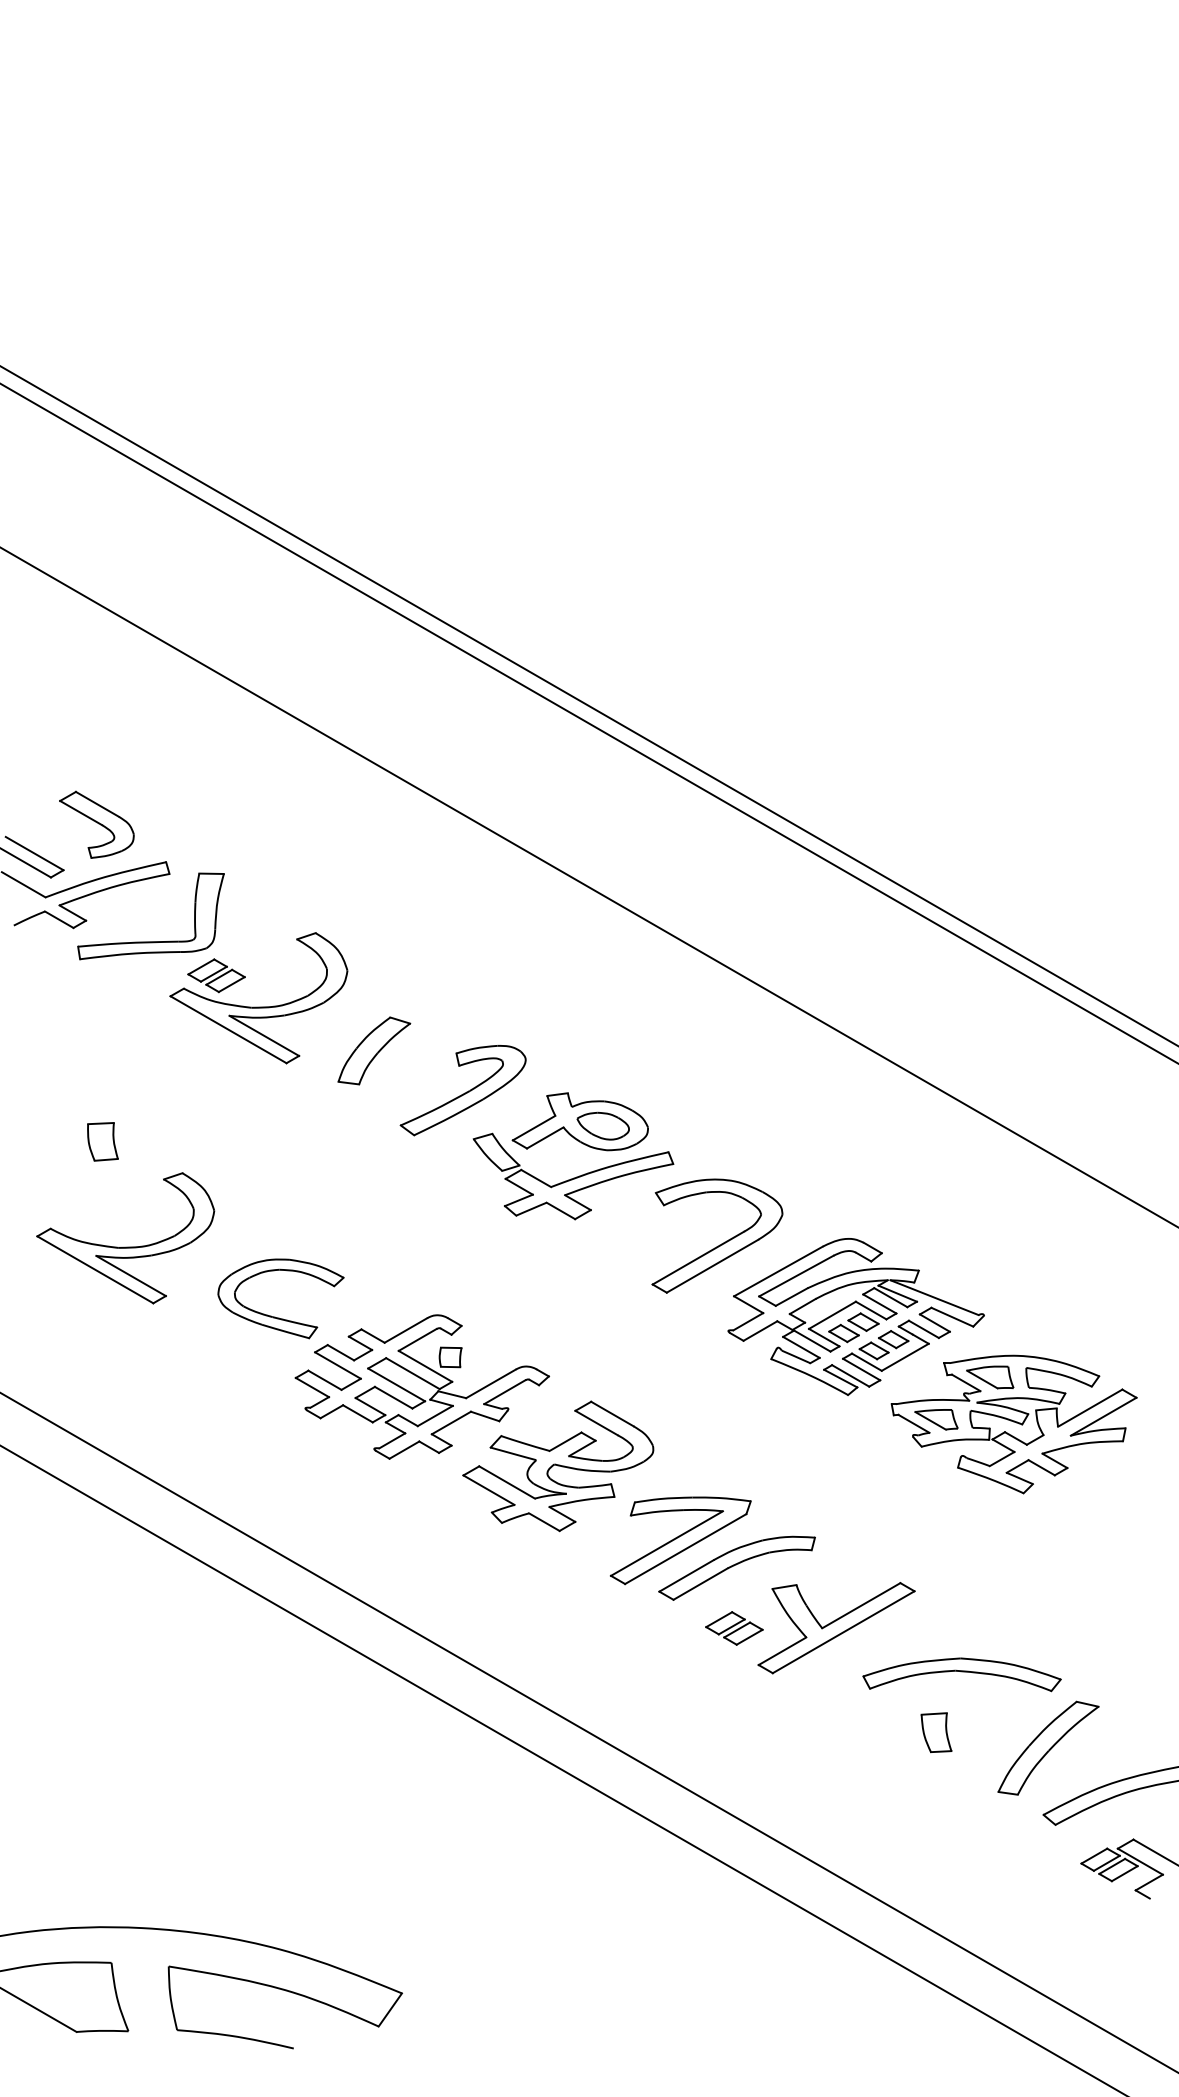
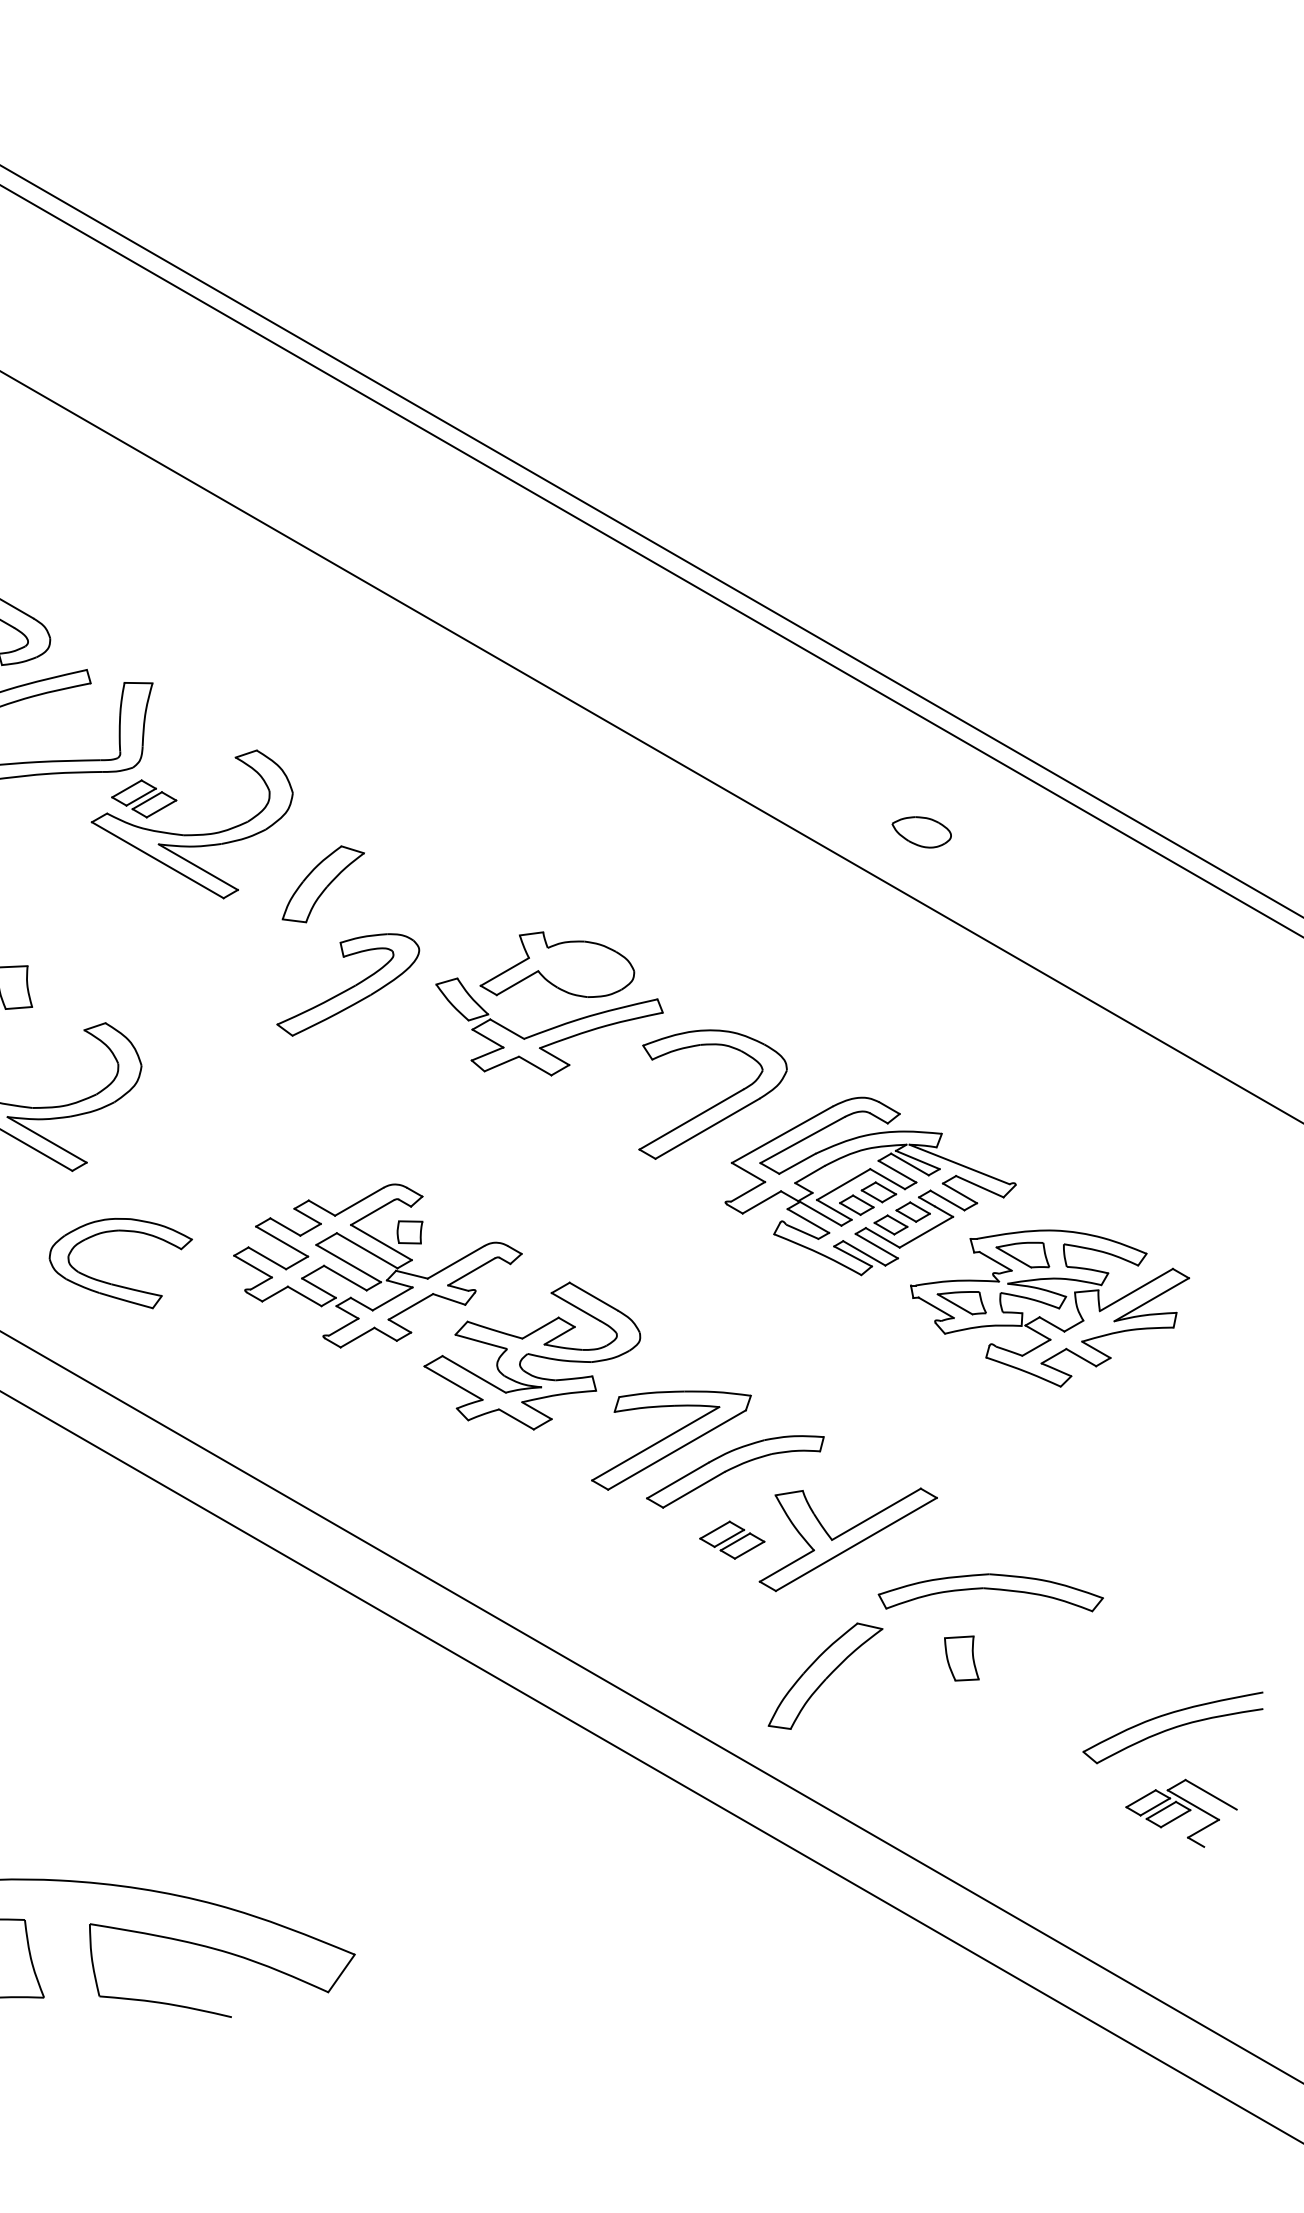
part: (462, 1090) -> (347, 984), moved
part: (602, 1125) -> (920, 831), moved
part: (275, 1316) -> (114, 1283), moved
part: (1048, 1747) -> (825, 1675), moved

